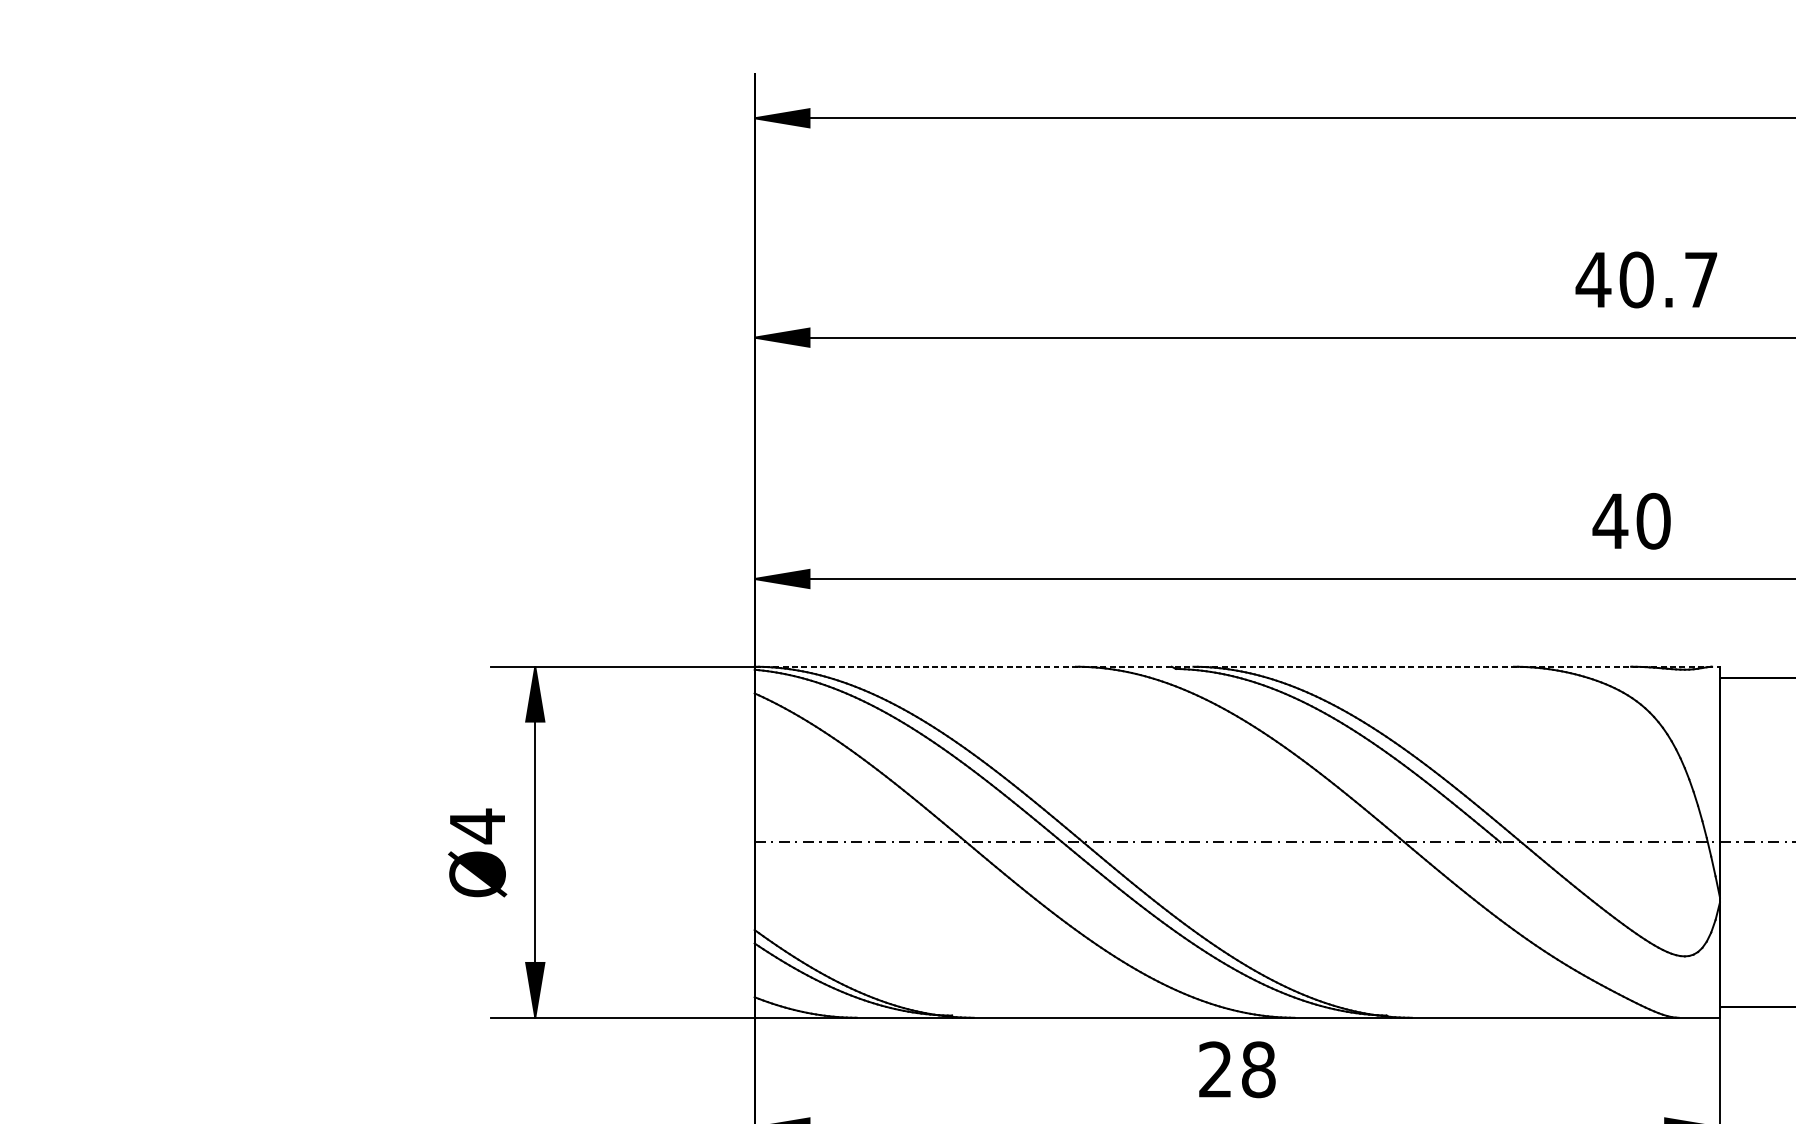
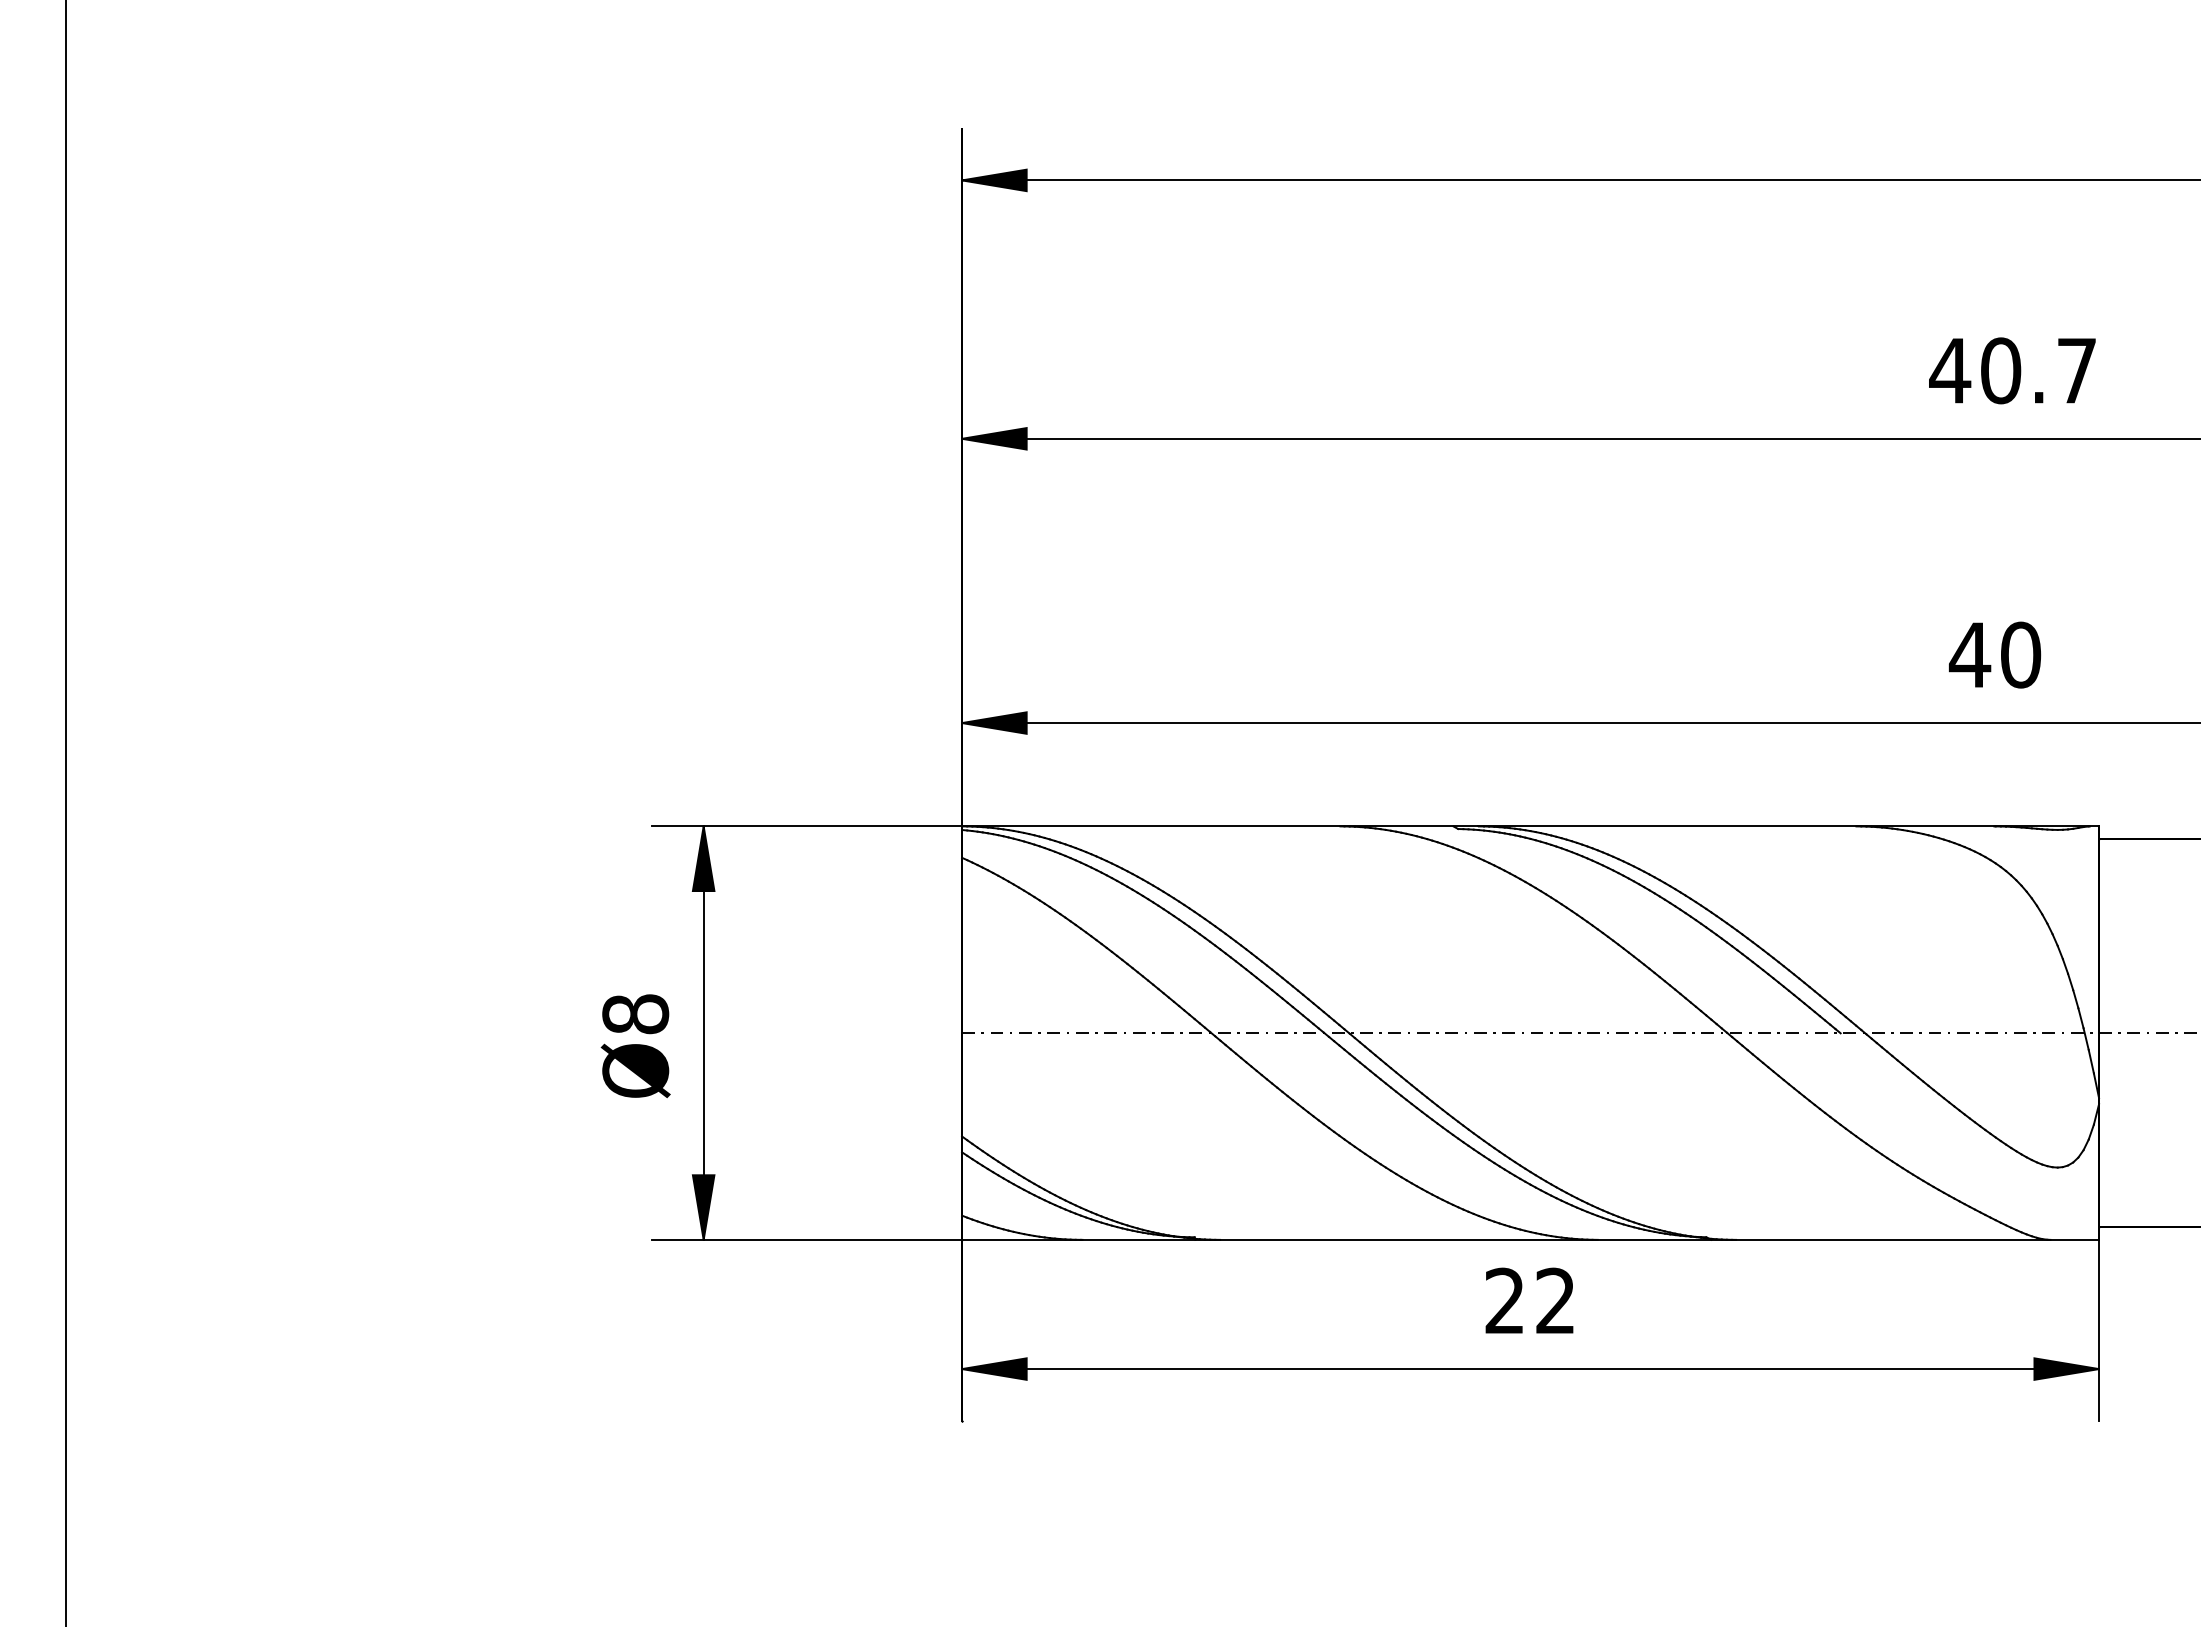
line: (1238, 666) -> (1531, 826), dashed -> solid
text: (477, 826) -> (635, 1014), Ø4 -> Ø8
text: (1258, 1069) -> (1555, 1300), 28 -> 22

